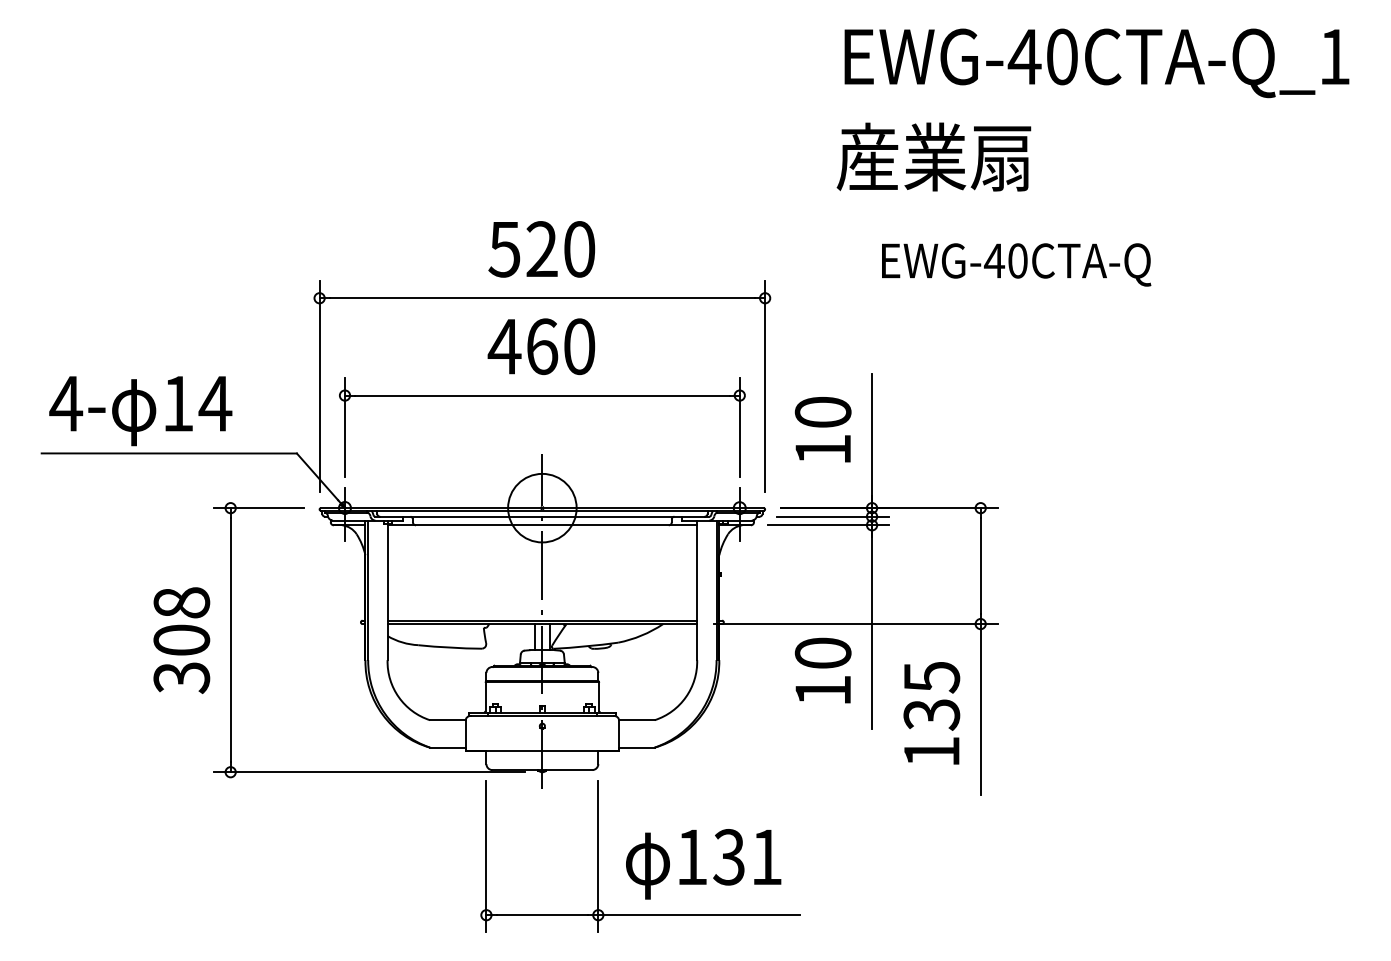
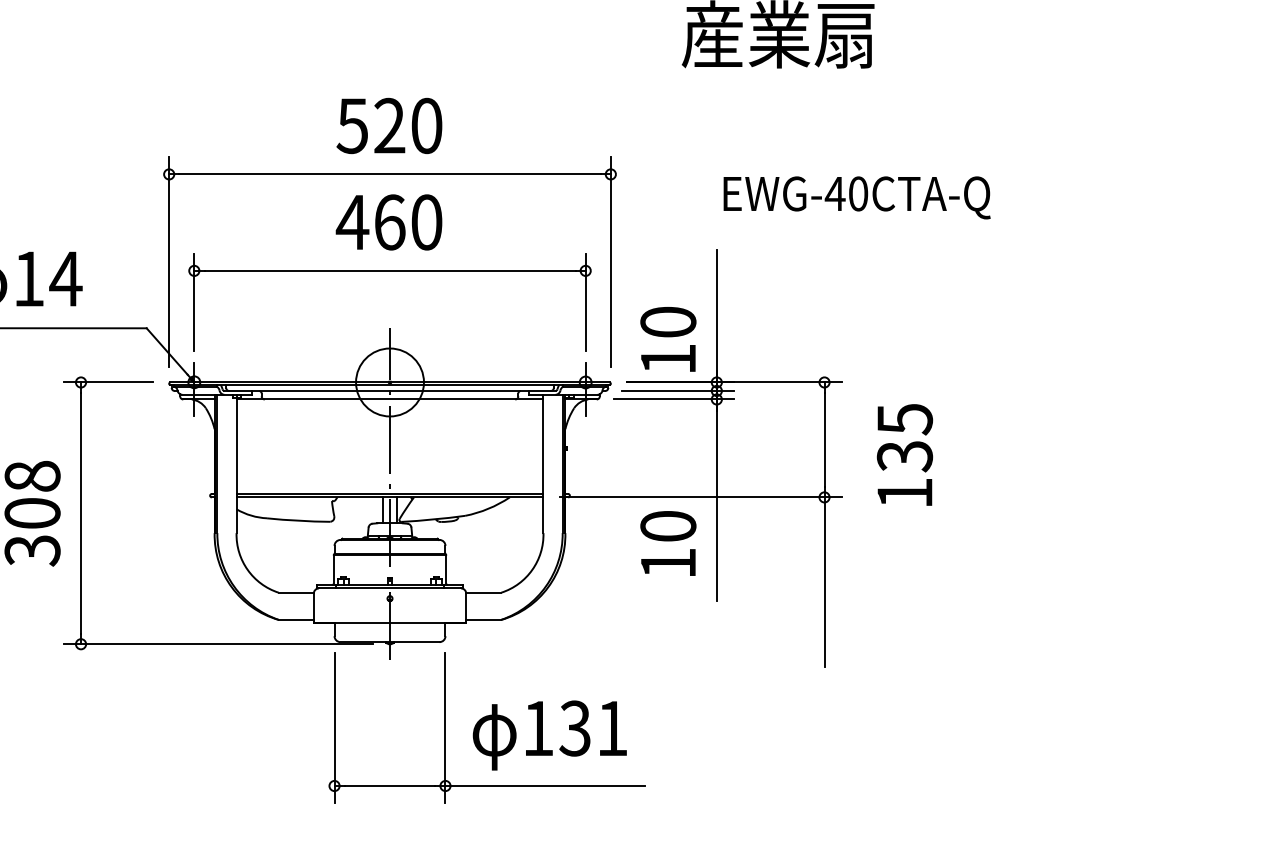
text: (1016, 264) -> (857, 197), moved
text: (822, 429) -> (667, 339), moved
text: (931, 713) -> (904, 455), moved

